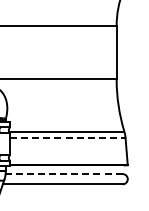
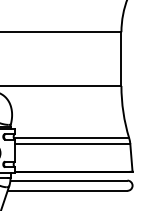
line: (67, 137) -> (72, 144), dashed -> solid
line: (63, 174) -> (68, 181), dashed -> solid

